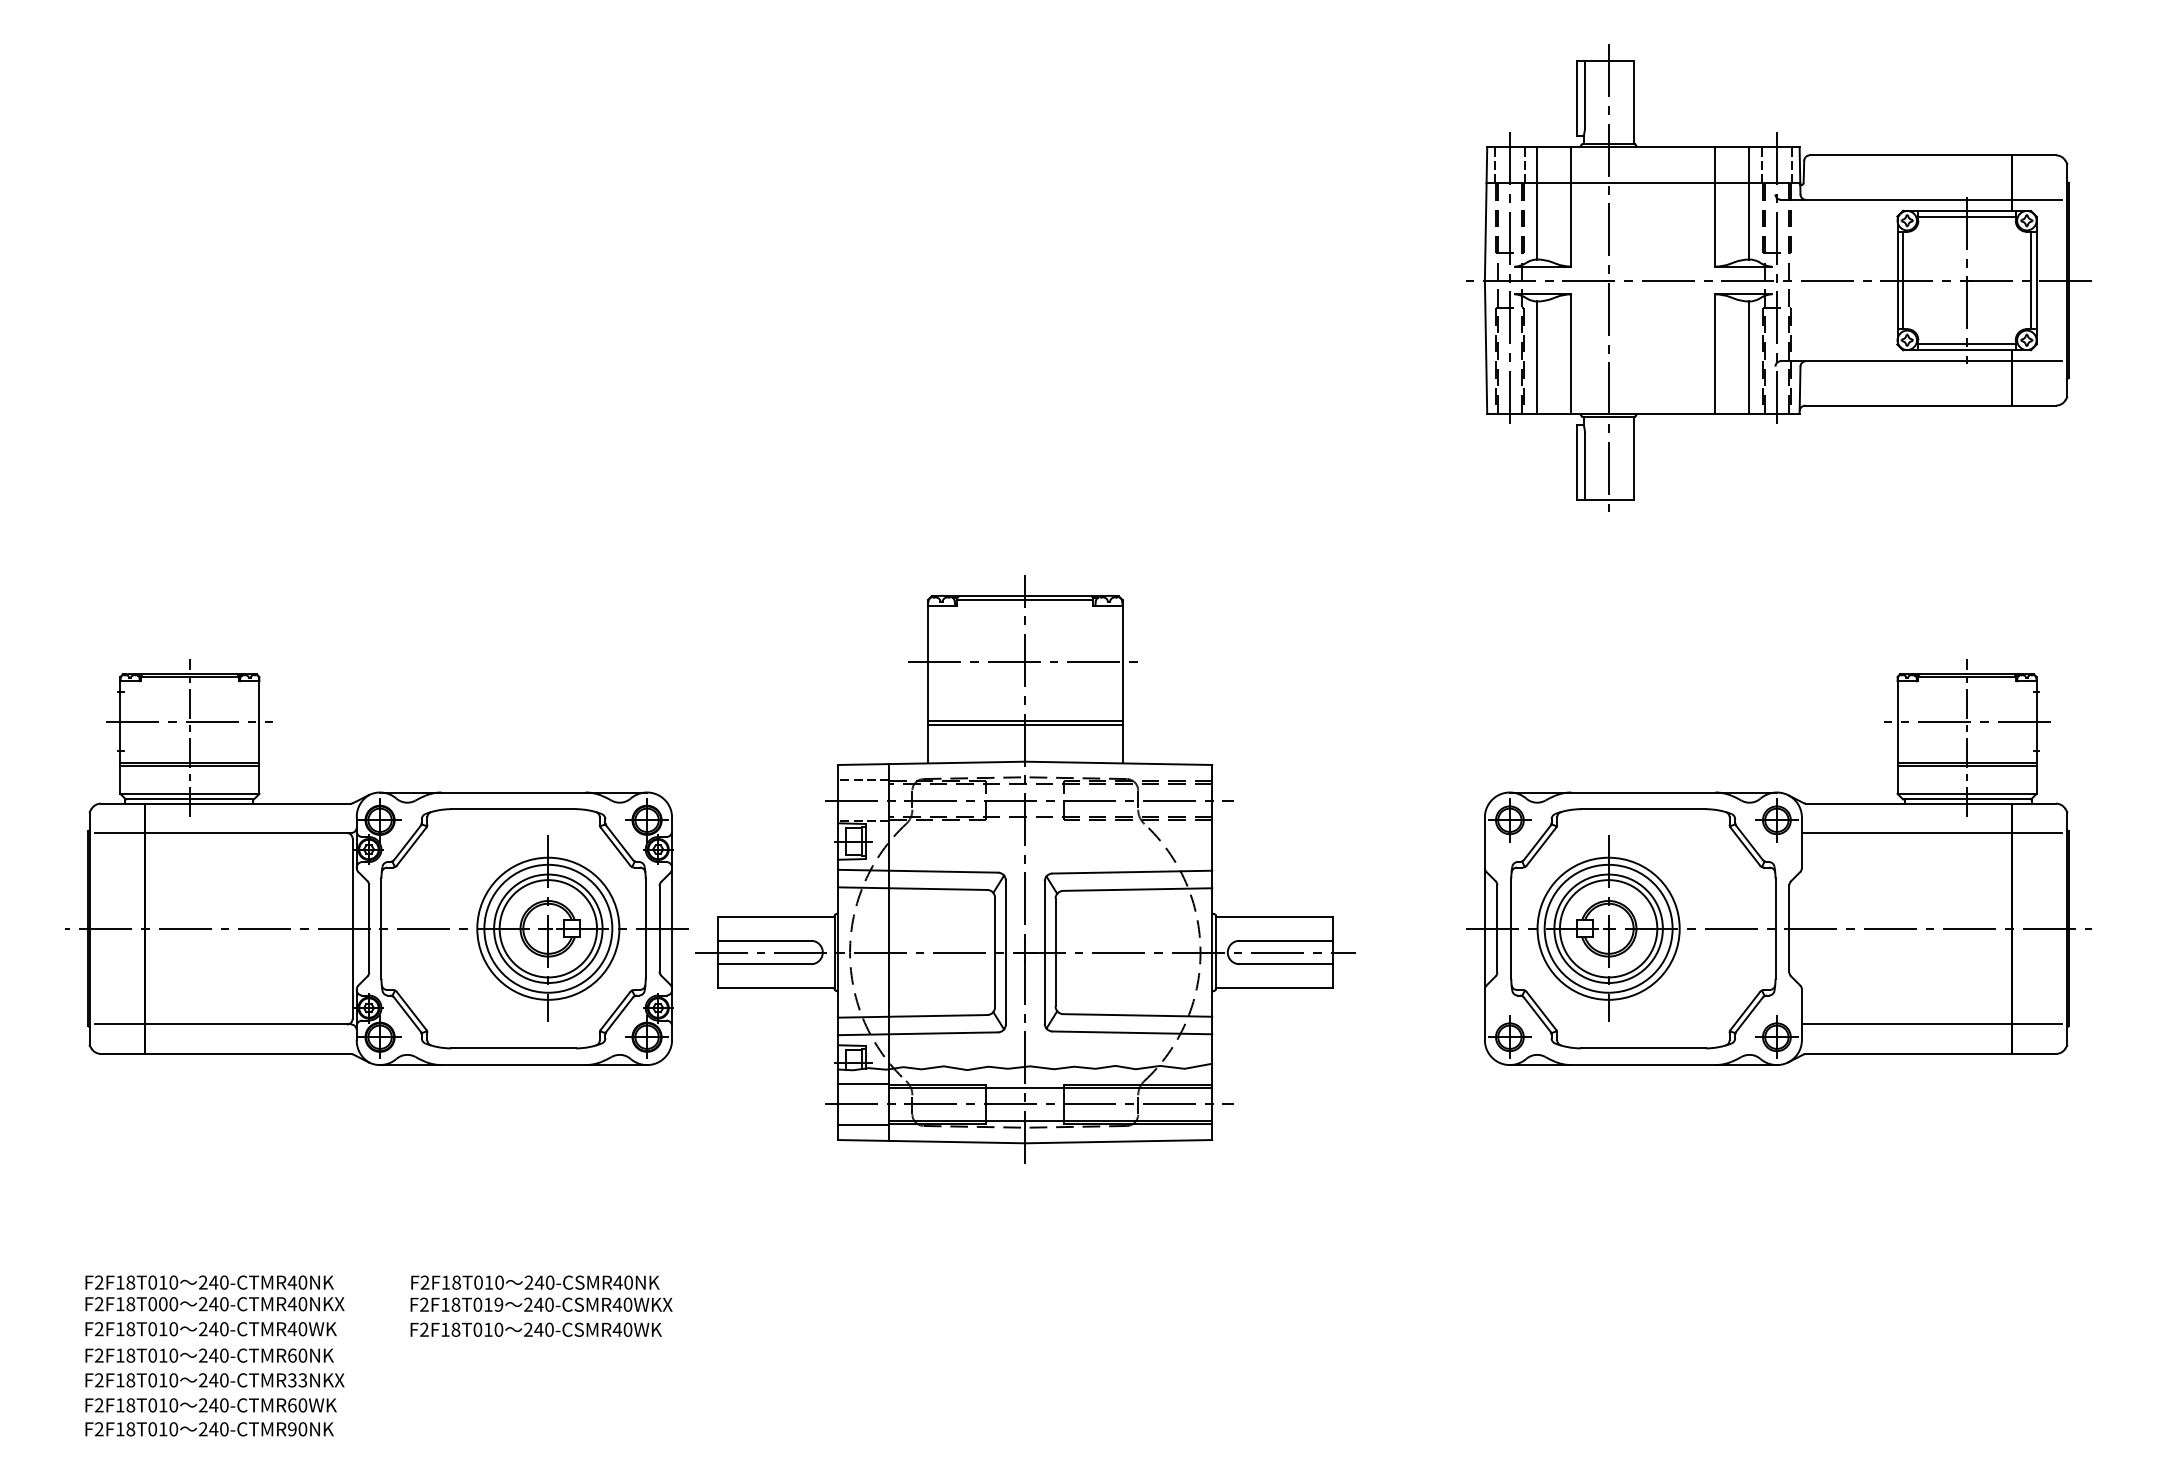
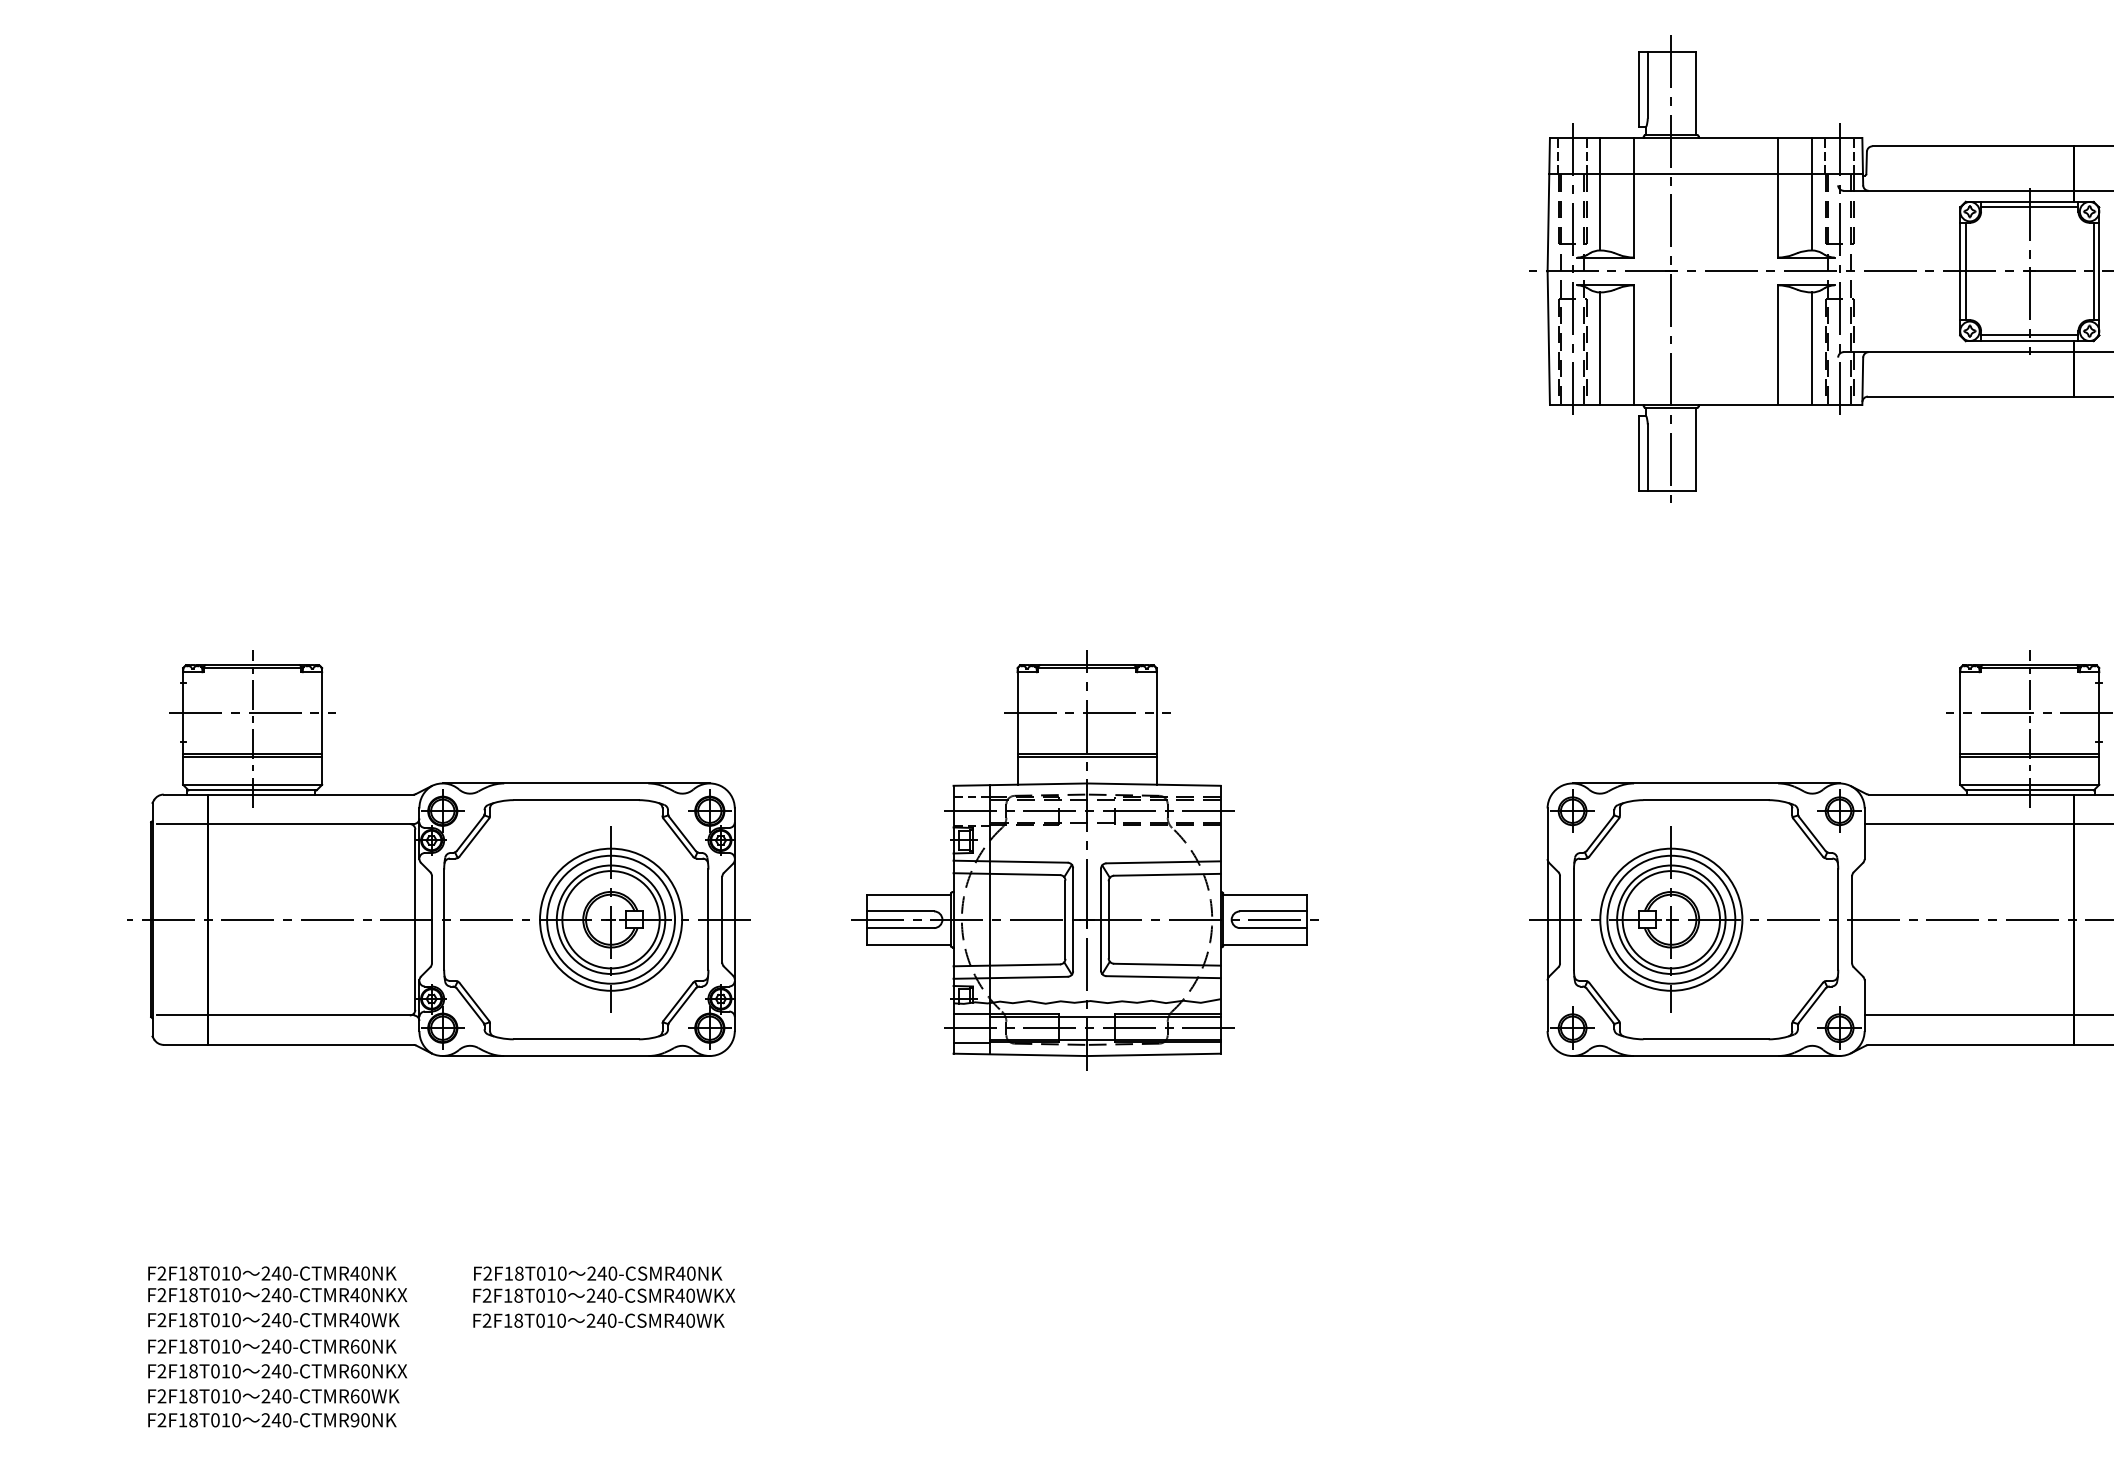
part: (1021, 869) -> (1084, 860), size x0.71
text: (163, 1304) -> (226, 1295), F2F18T000 -> F2F18T010
text: (498, 1304) -> (561, 1295), F2F18T019 -> F2F18T010
text: (297, 1380) -> (360, 1371), 240-CTMR33NKX -> 240-CTMR60NKX

